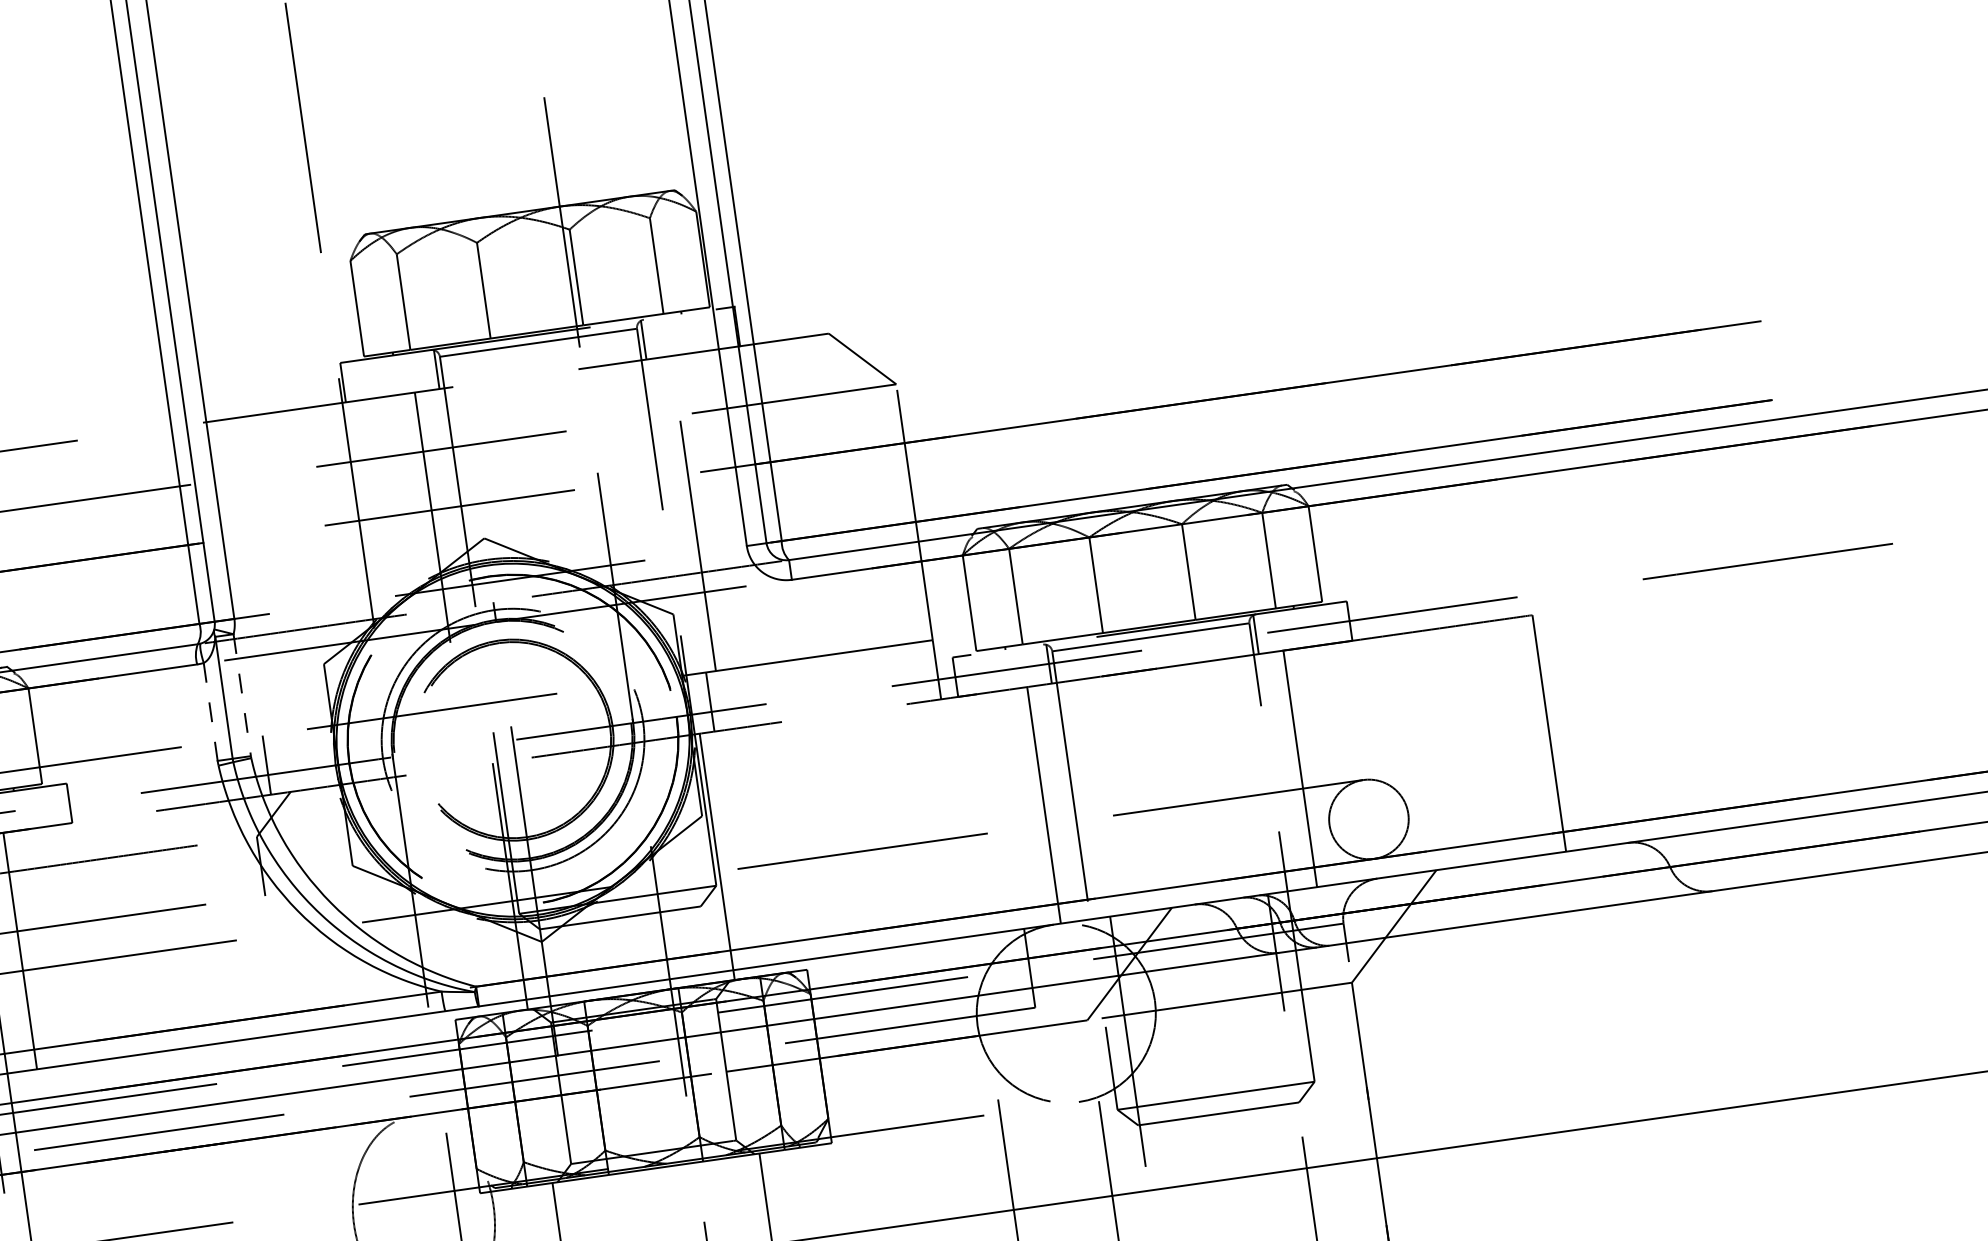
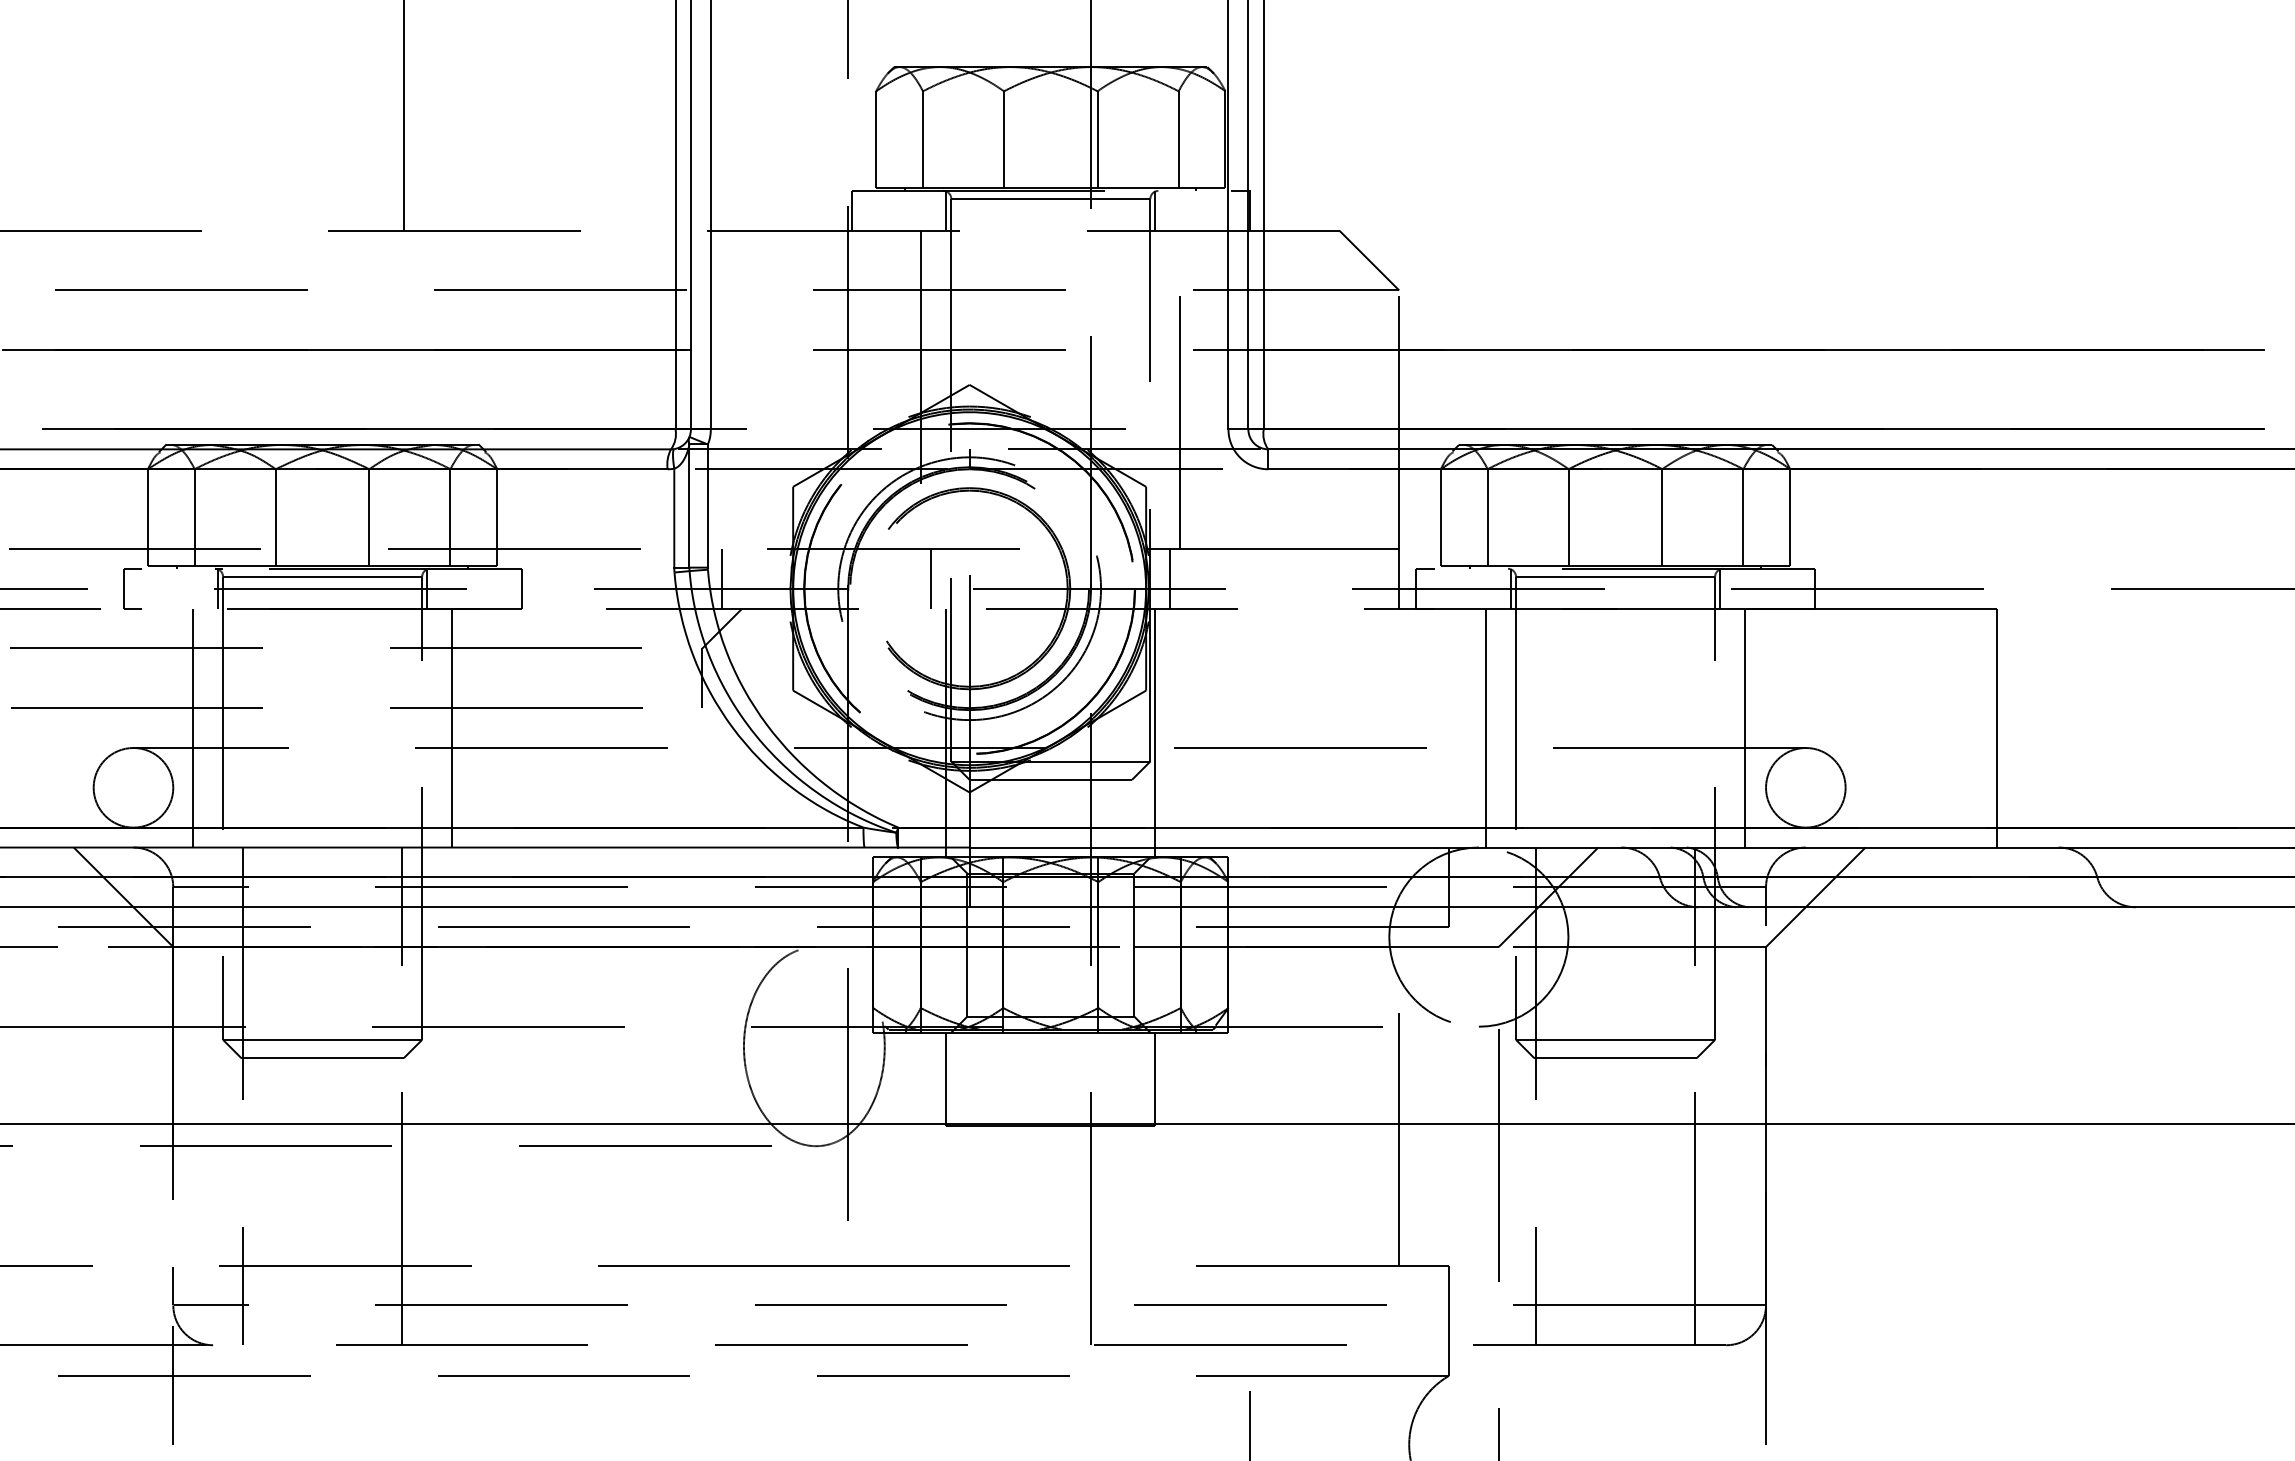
line: (241, 695) -> (707, 506), dashed -> solid
line: (210, 712) -> (674, 518), dashed -> solid
line: (473, 735) -> (931, 578), added

